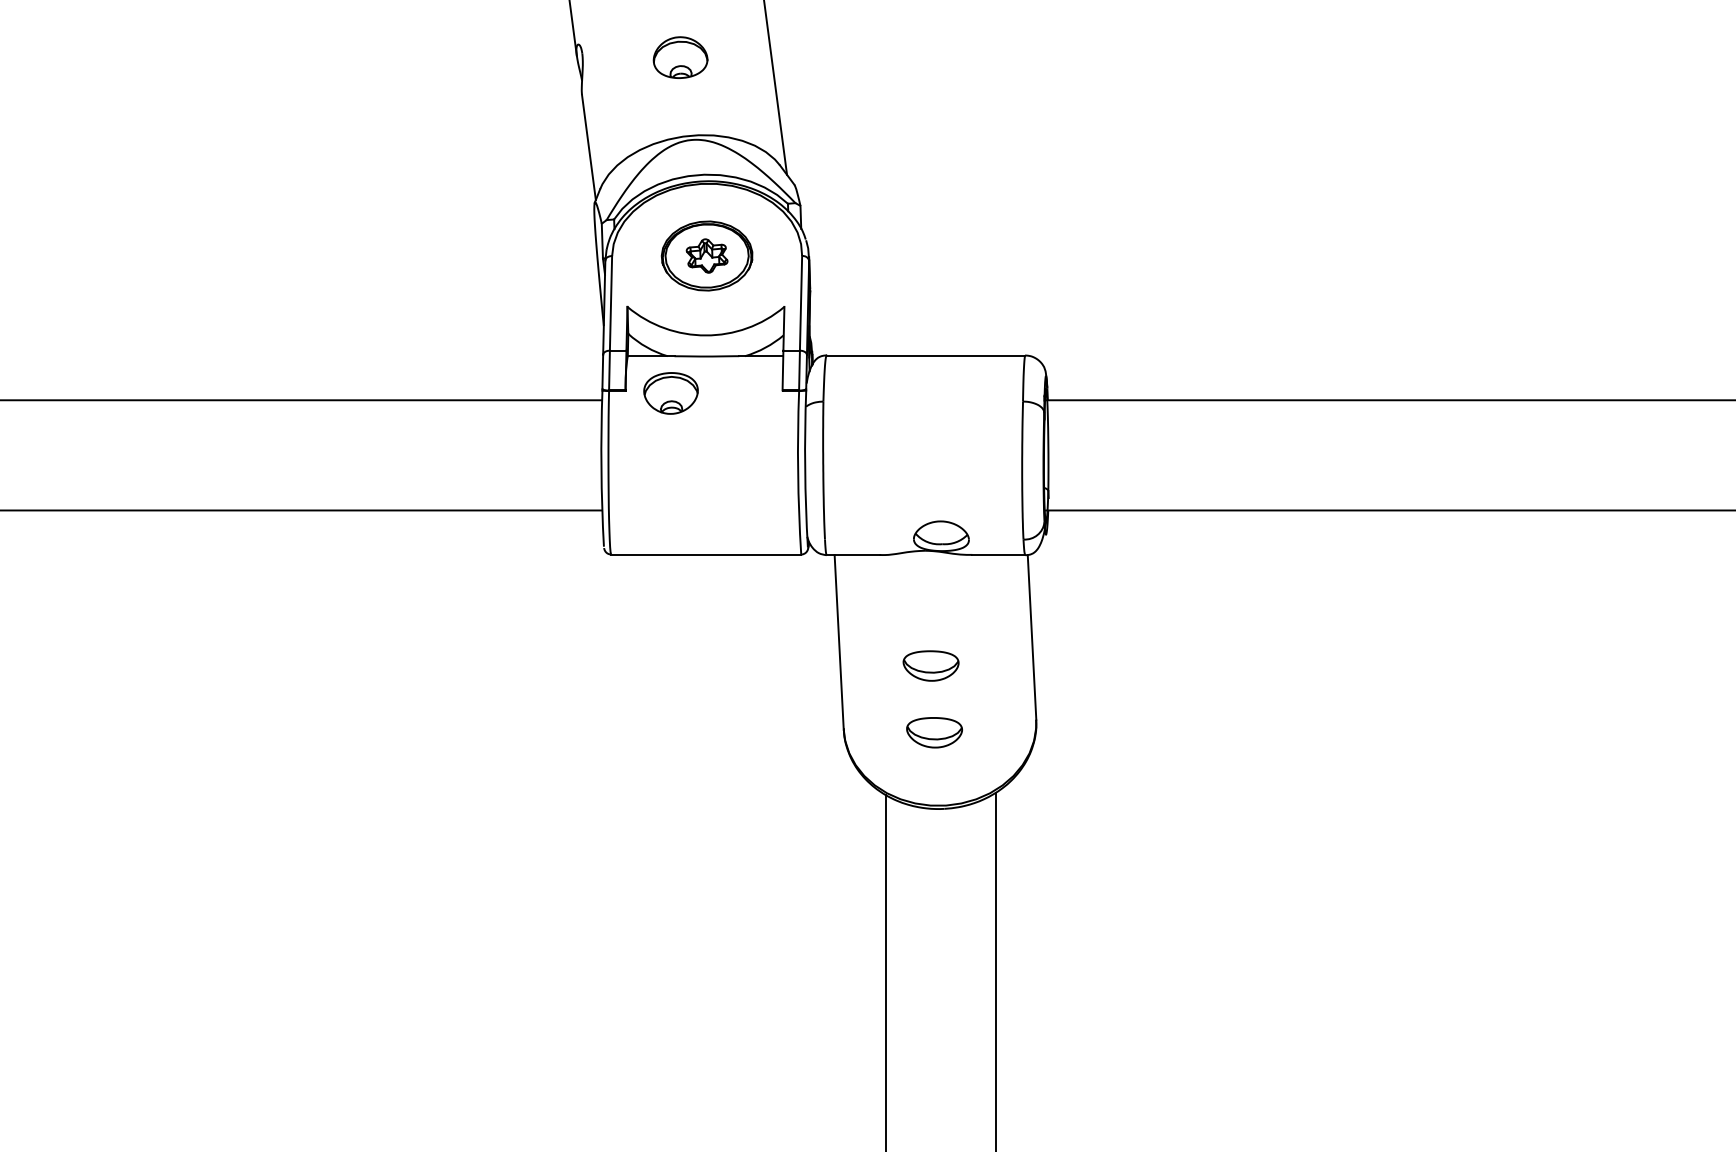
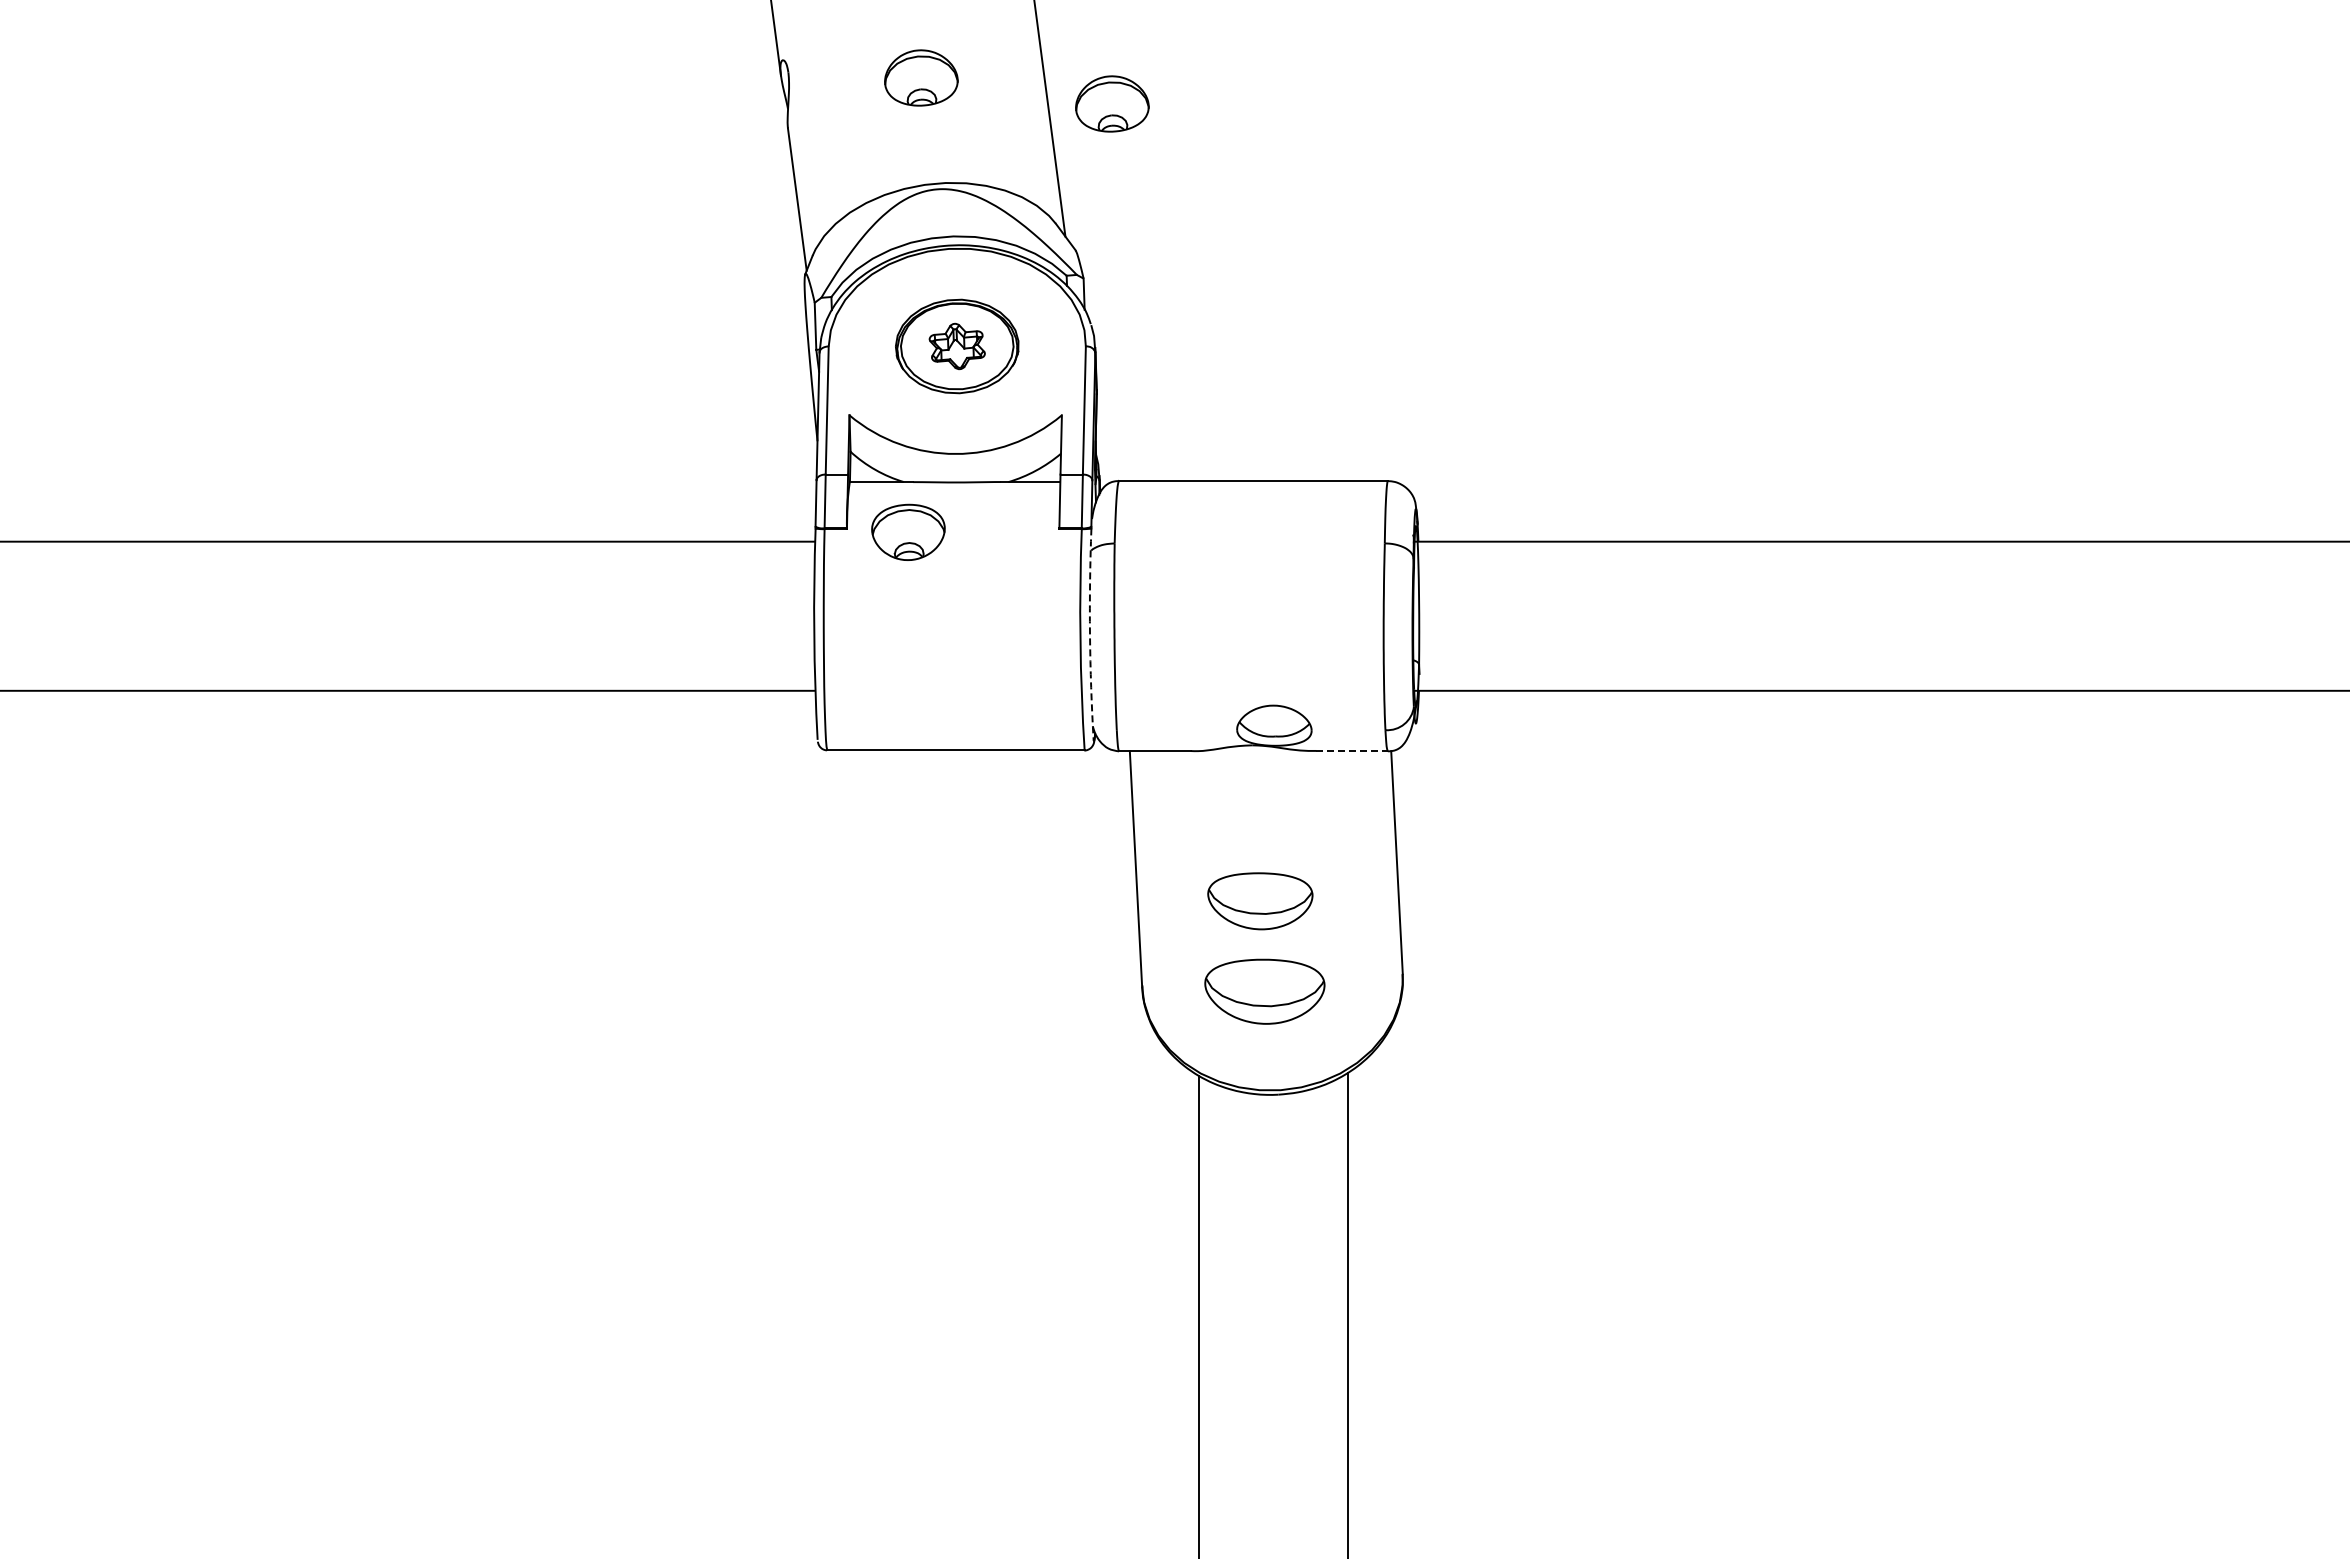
part: (821, 76) -> (1112, 103), added
arc: (805, 468) -> (1090, 634), solid -> dashed
line: (999, 555) -> (1352, 751), solid -> dashed
part: (931, 666) -> (1260, 901), size x1.4
part: (934, 732) -> (1265, 991), size x1.6

